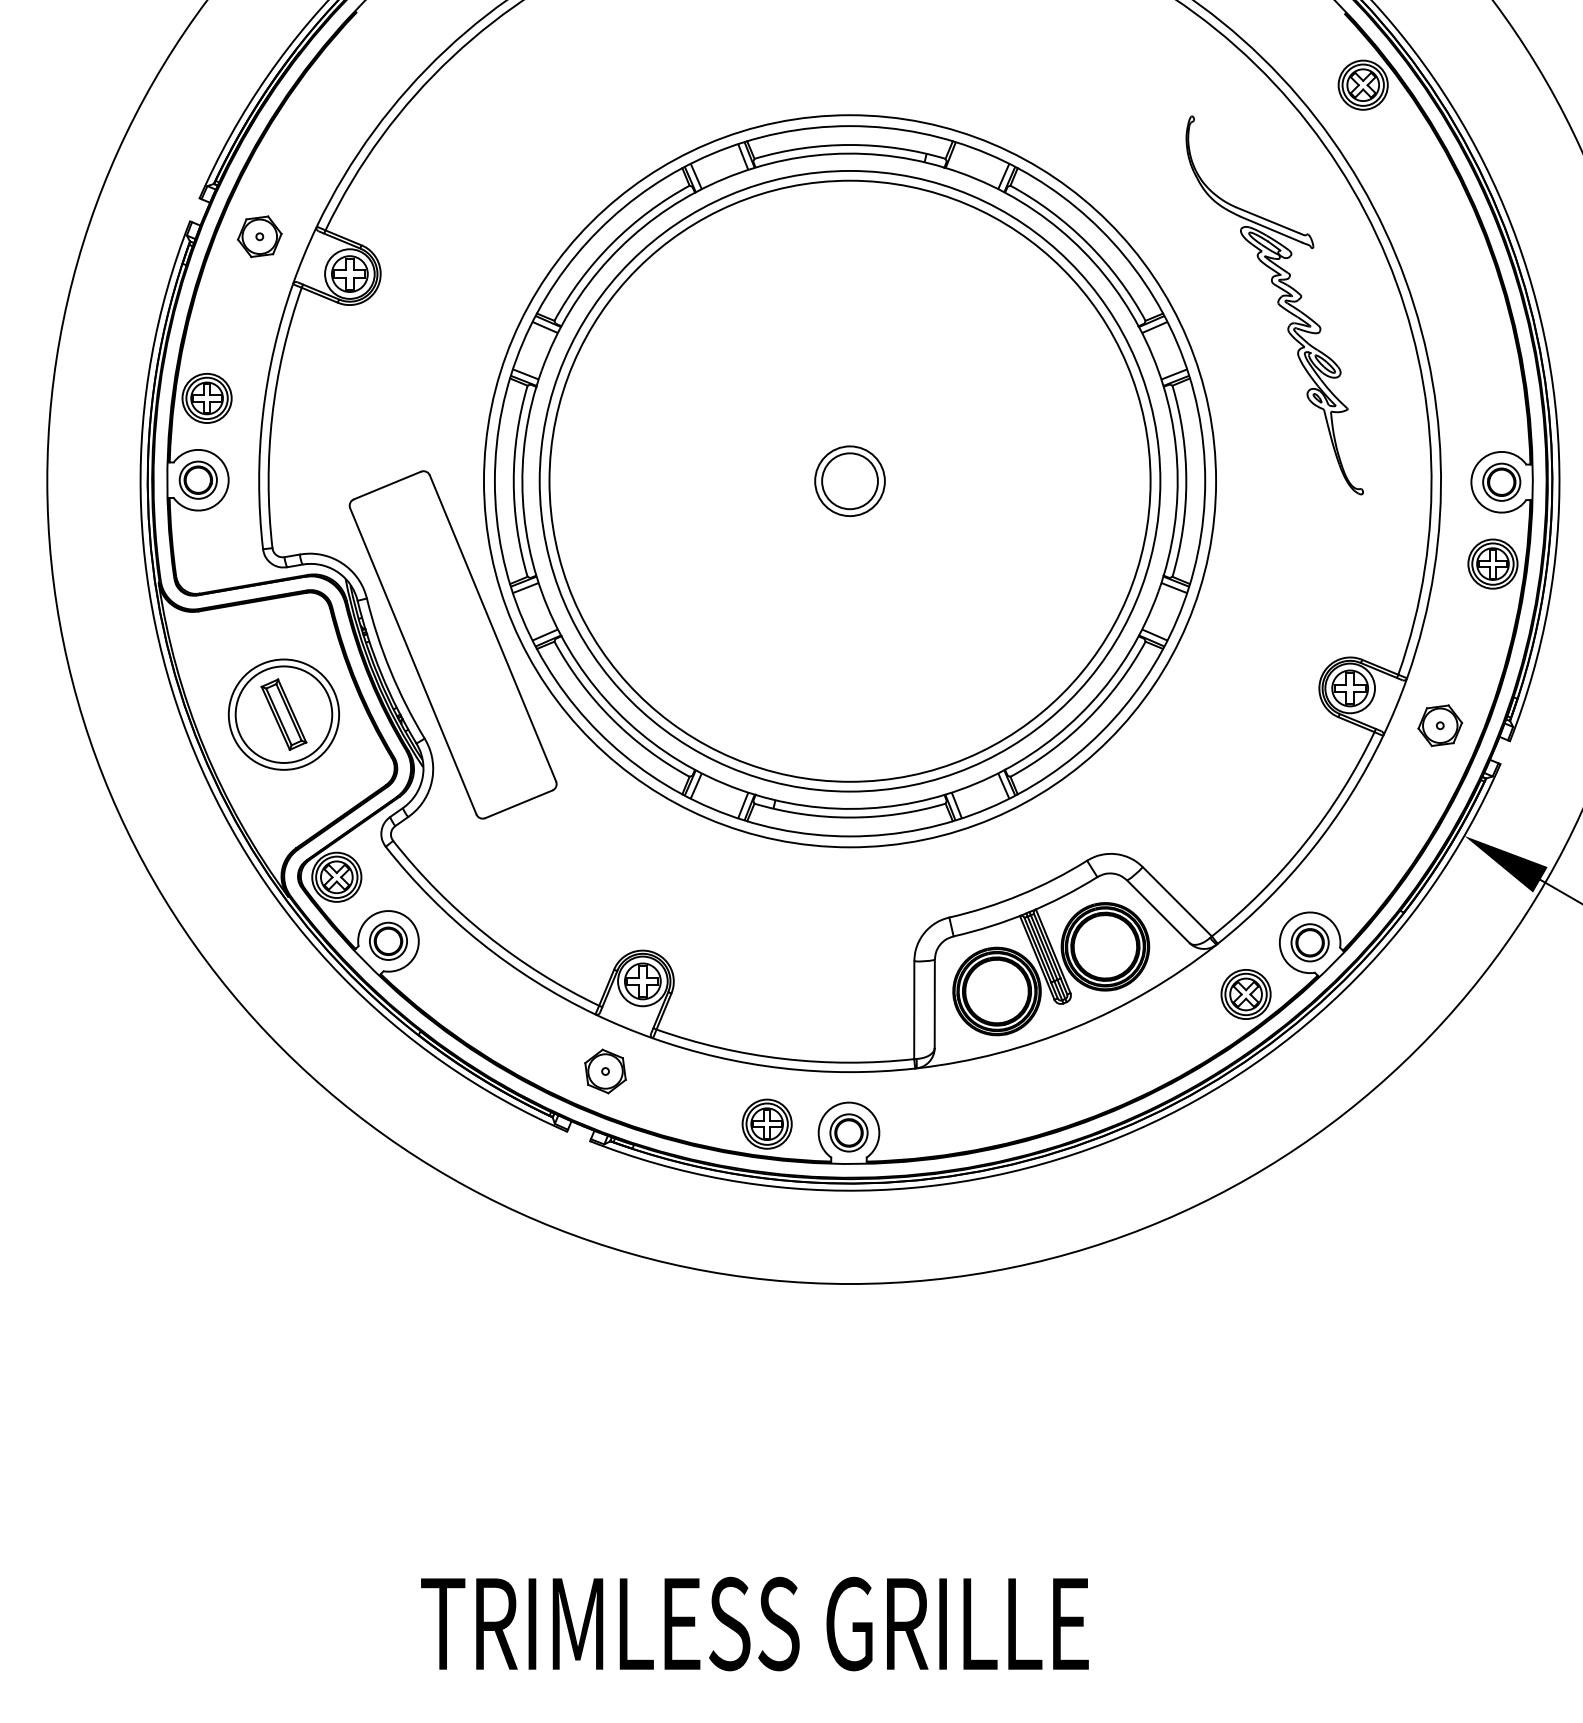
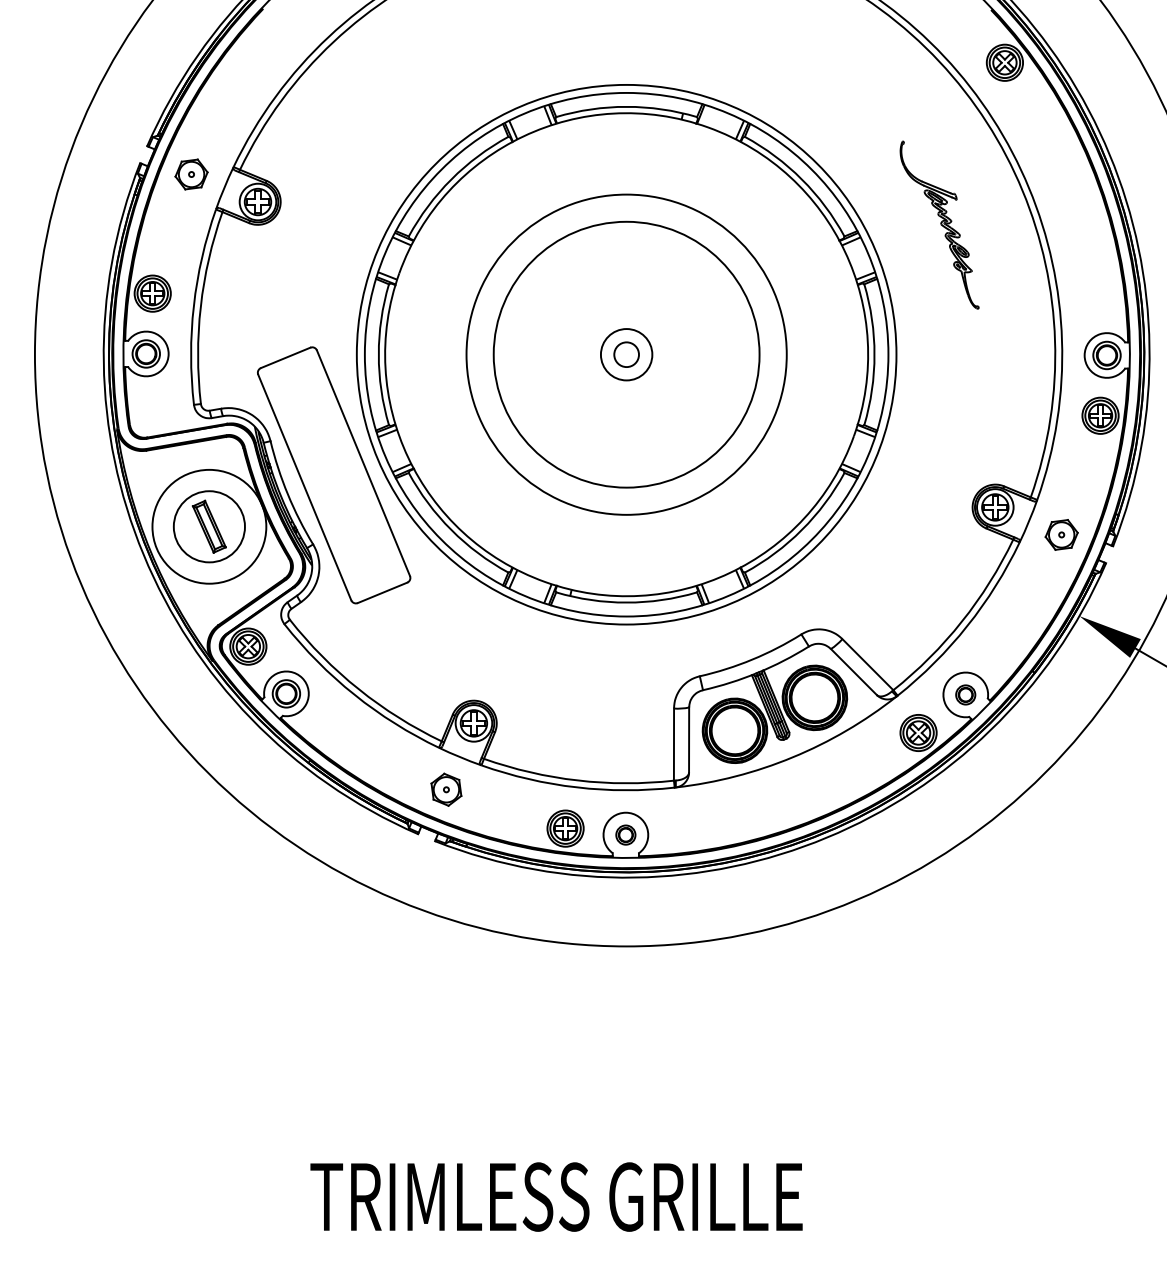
part: (1274, 305) -> (939, 225), size x0.6
circle: (849, 480) -> (626, 354), size x0.6
circle: (849, 480) -> (626, 354), size x0.7
circle: (849, 481) -> (626, 354), size x0.6
circle: (283, 714) -> (209, 526), size x1.4
part: (1309, 942) -> (965, 694), size x0.7
part: (848, 1132) -> (625, 834), size x0.7

